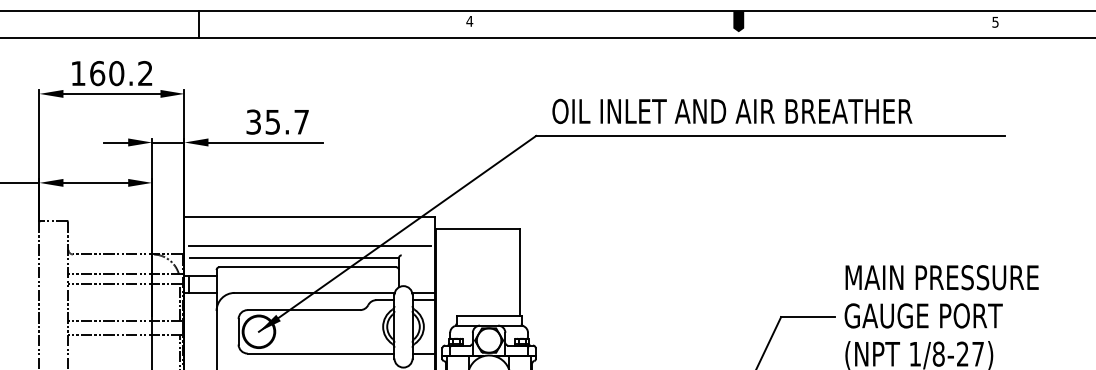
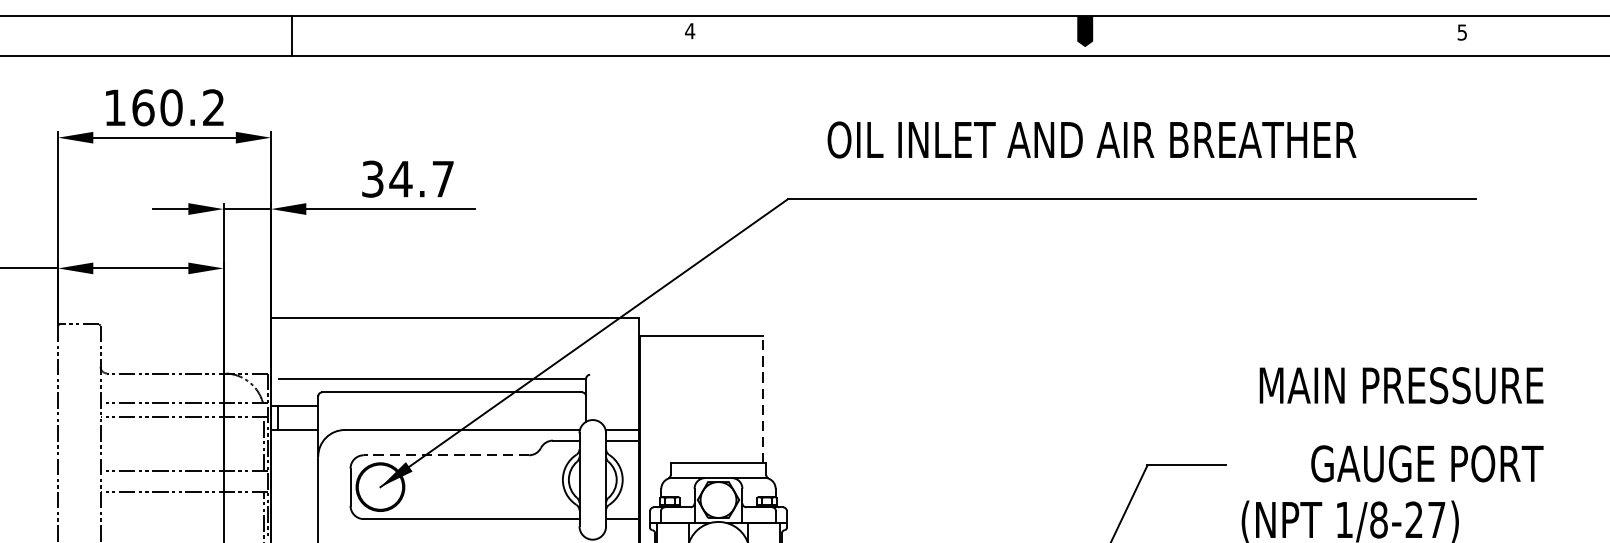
text: (732, 111) -> (1092, 140), moved
text: (272, 122) -> (400, 179), 35.7 -> 34.7
line: (310, 246) -> (456, 361), removed
line: (519, 271) -> (763, 398), solid -> dashed
text: (941, 277) -> (1400, 385), moved
line: (303, 310) -> (445, 455), solid -> dashed
text: (923, 315) -> (1427, 463), moved

